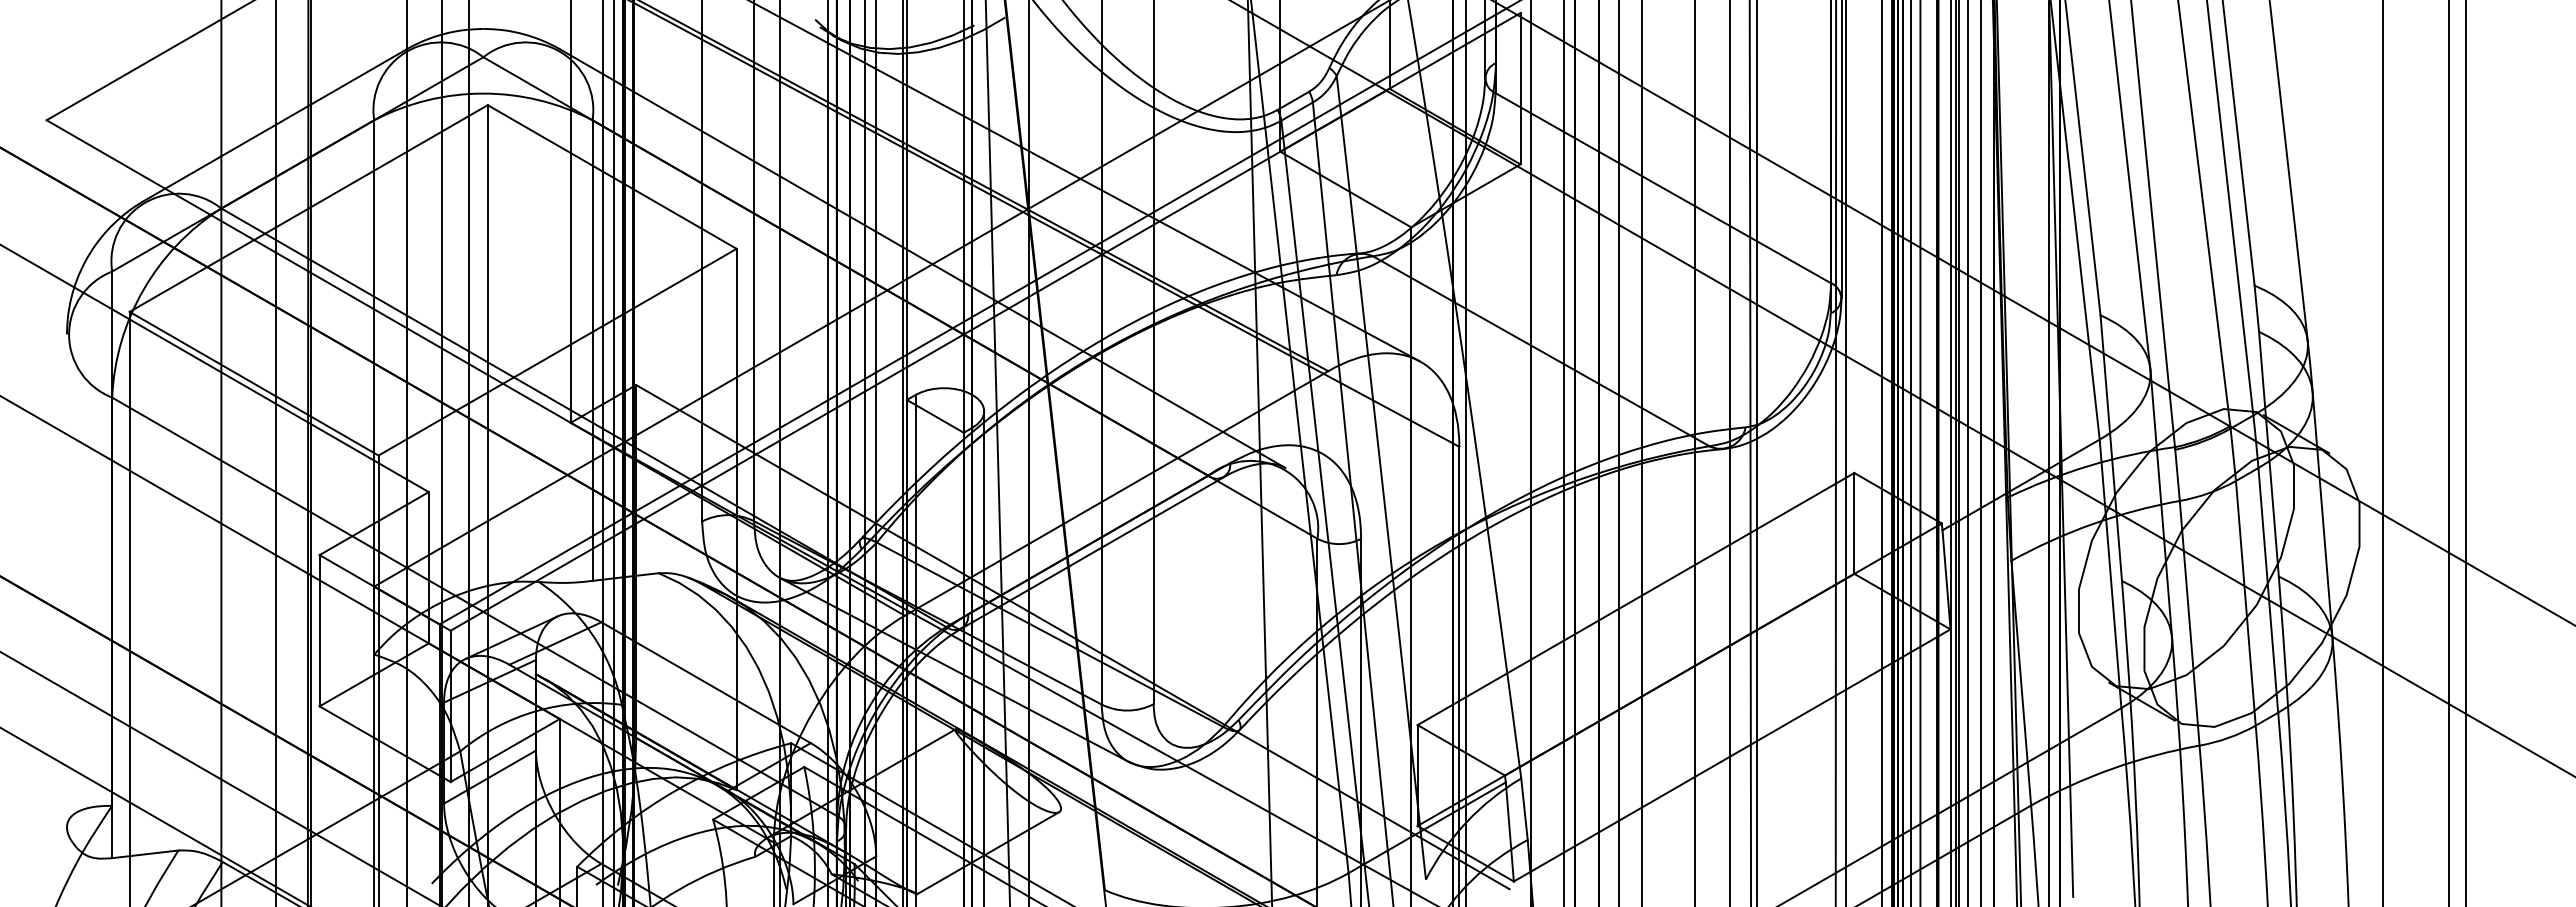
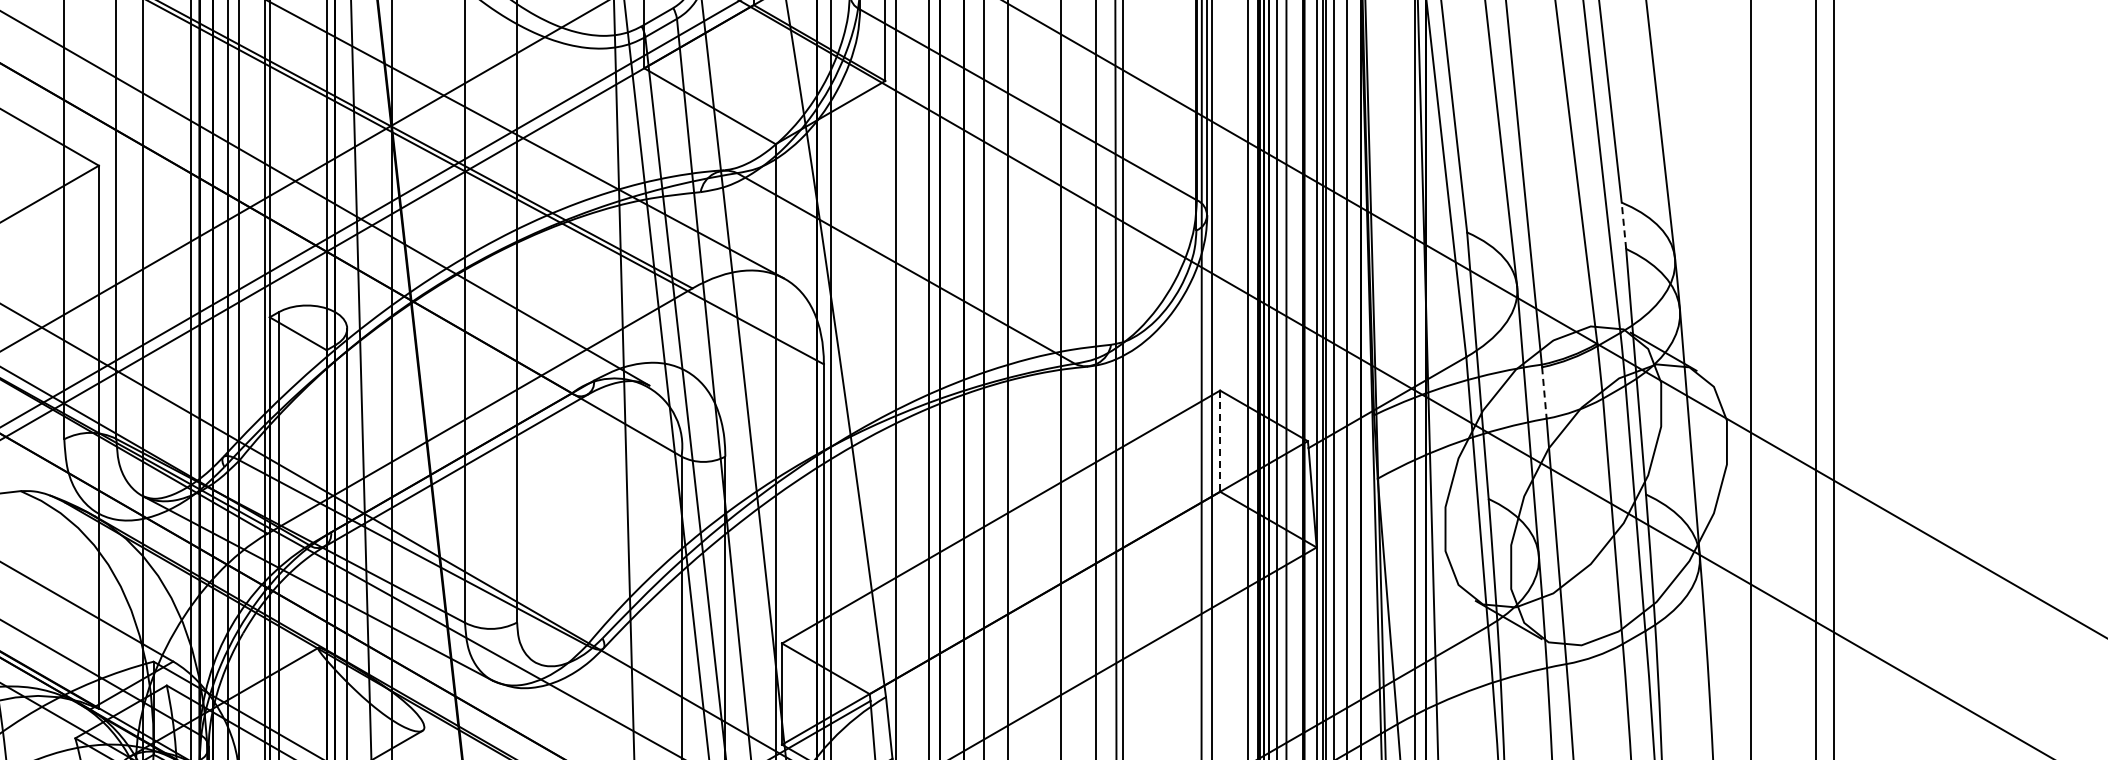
line: (2256, 308) -> (1623, 225), solid -> dashed
line: (2177, 475) -> (1544, 393), solid -> dashed
line: (1854, 523) -> (1220, 441), solid -> dashed

